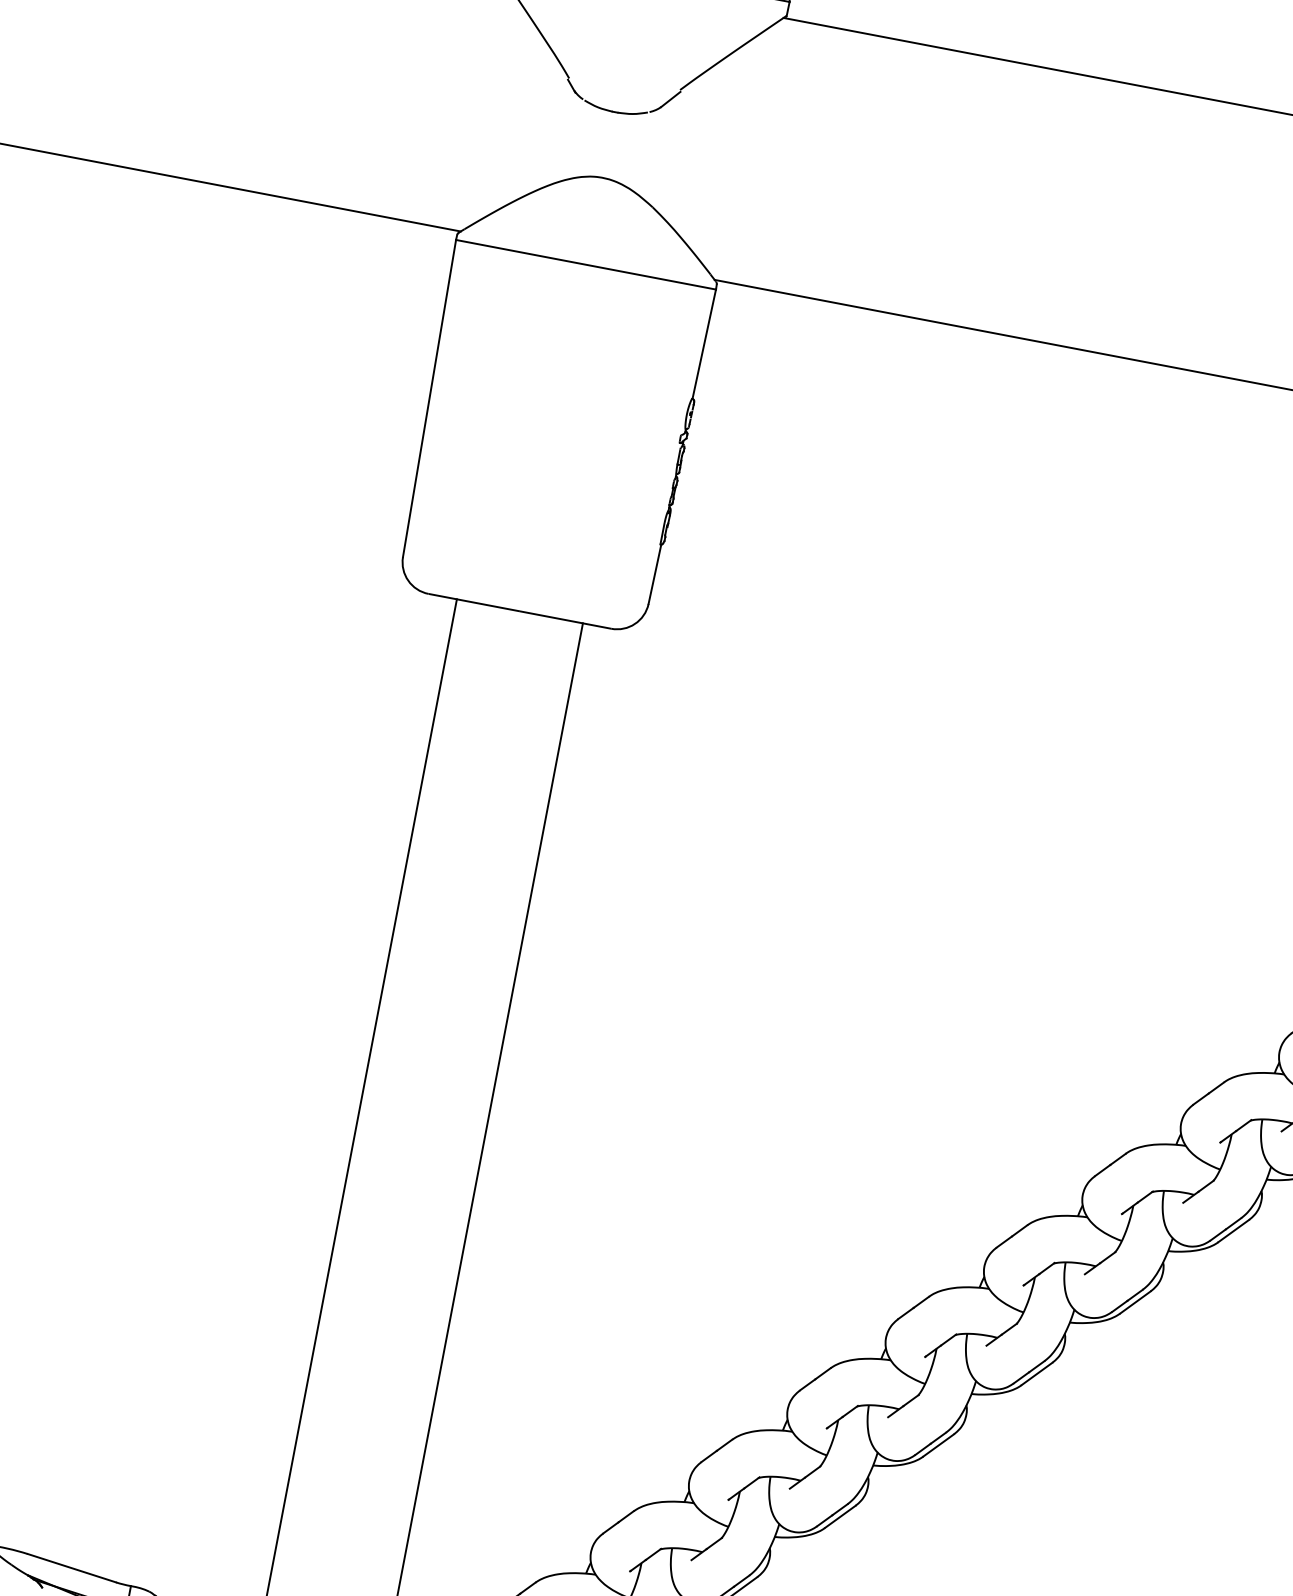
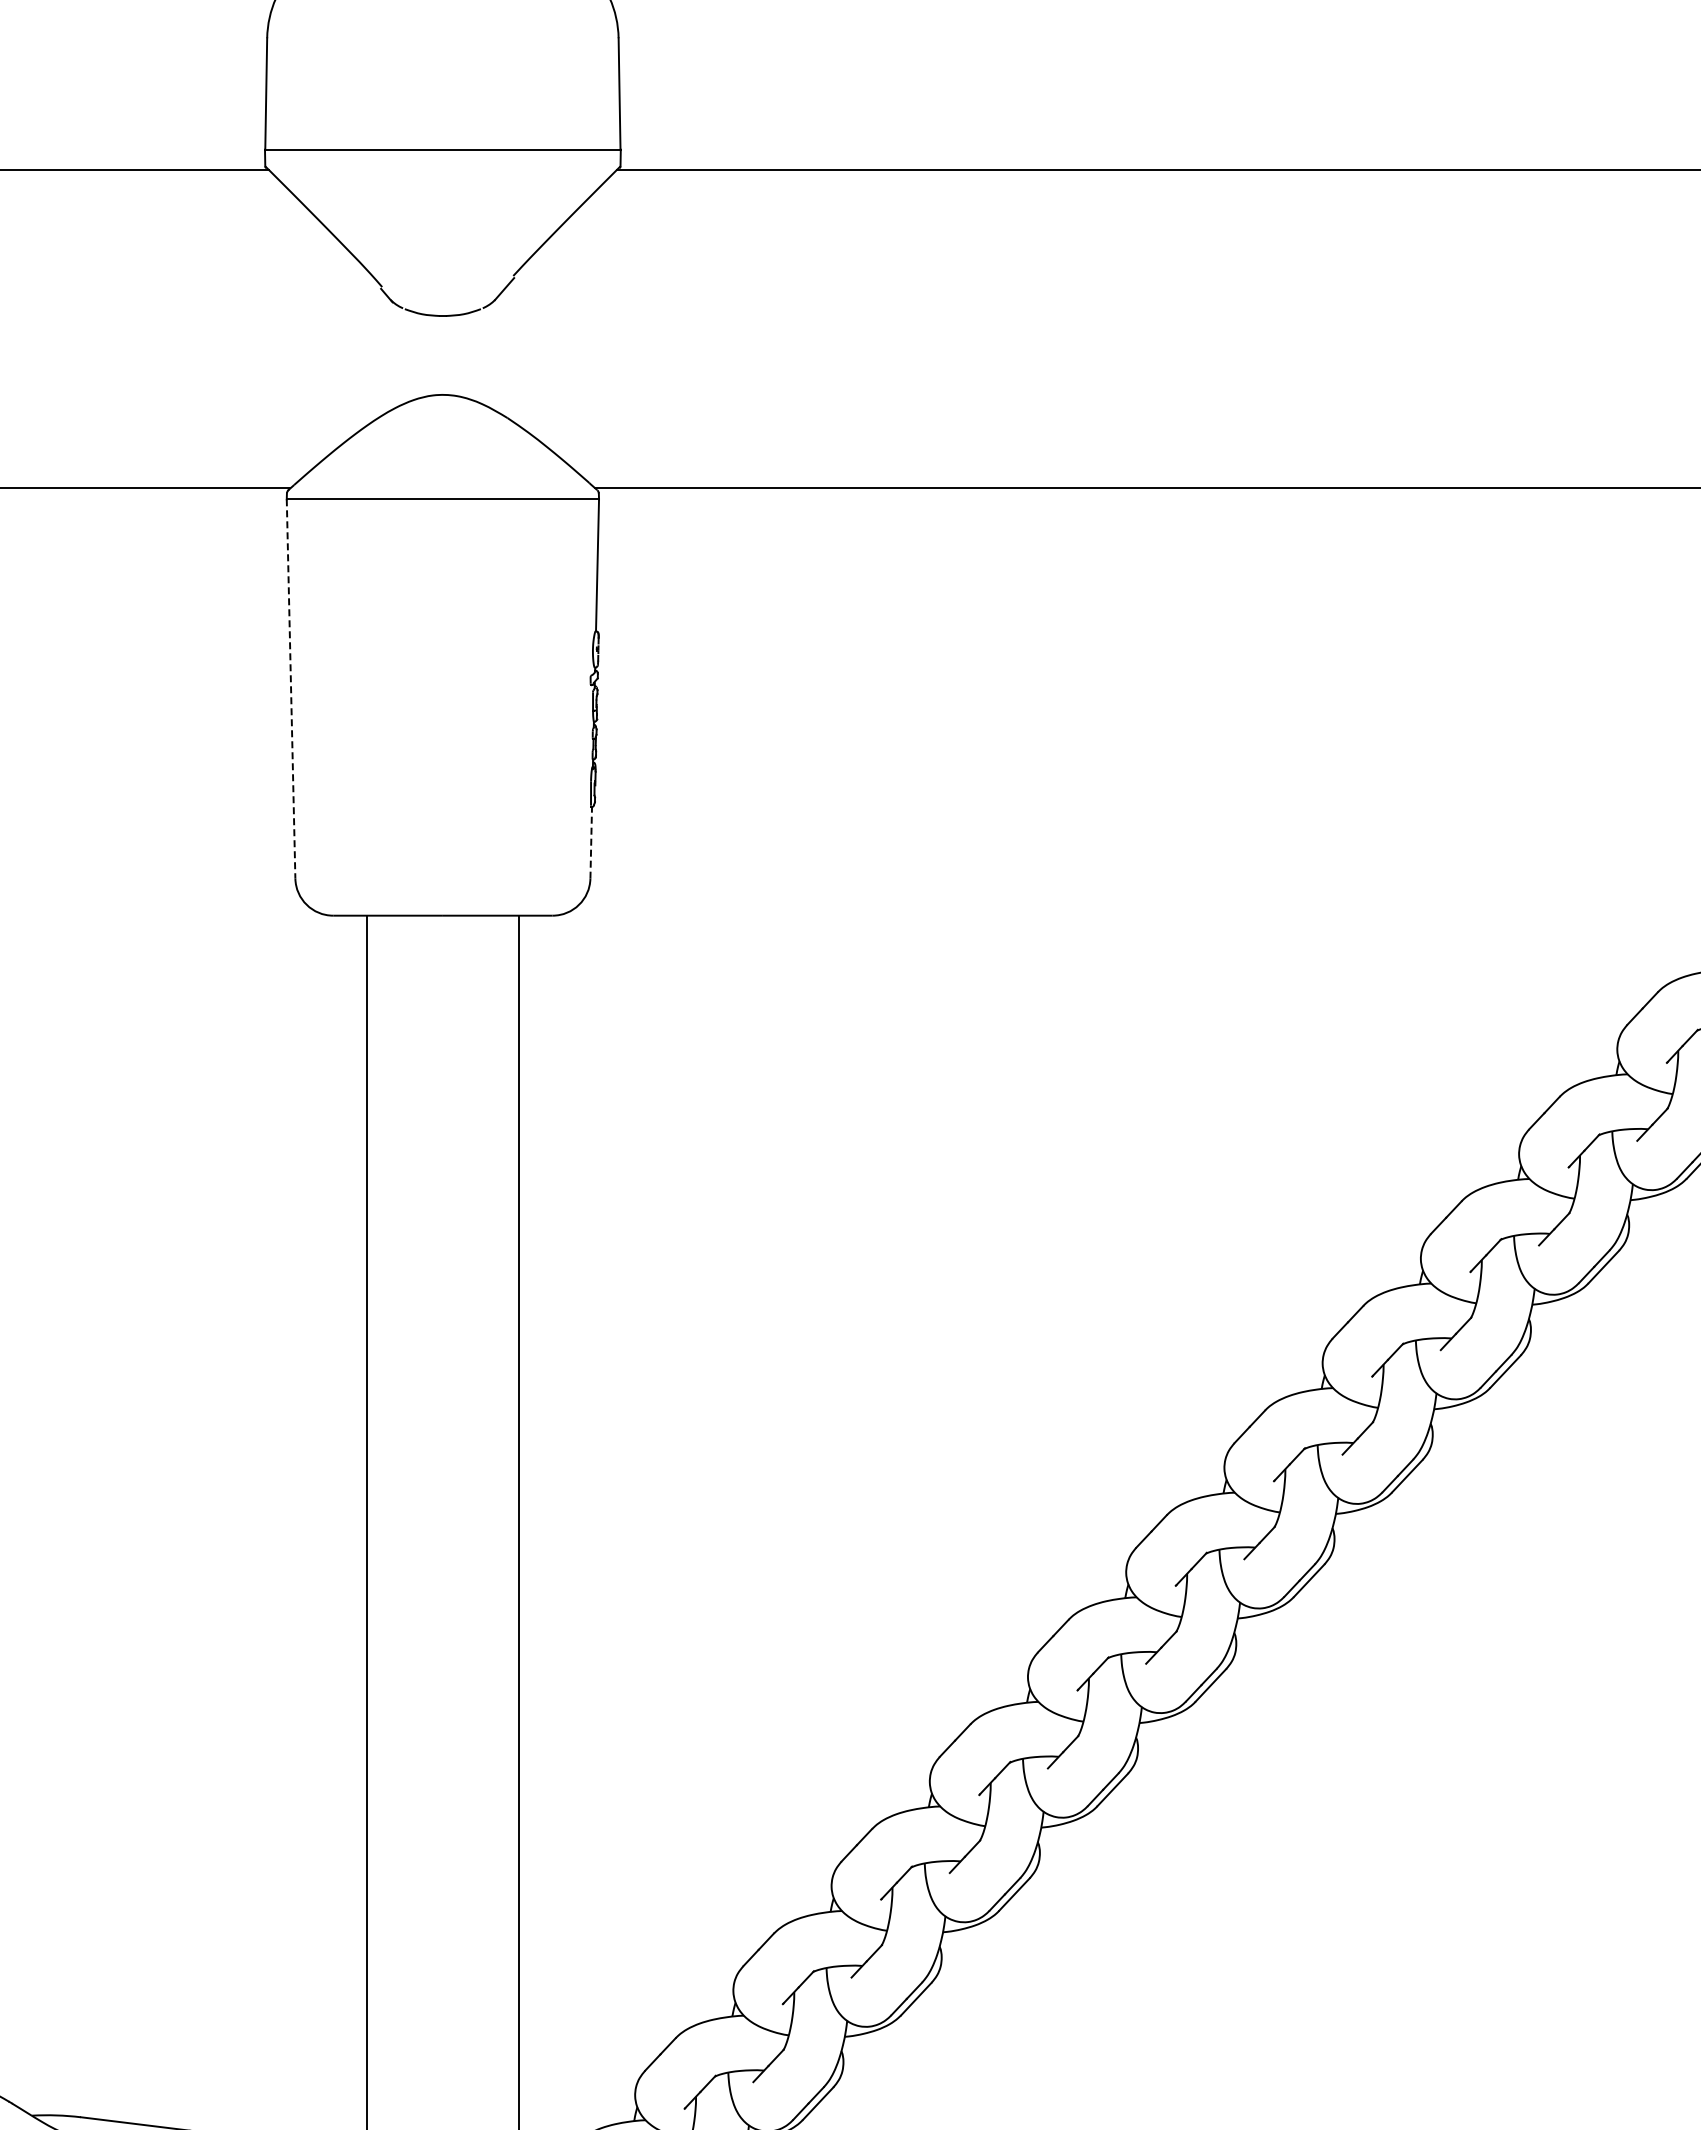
line: (429, 399) -> (291, 689), solid -> dashed
line: (655, 574) -> (591, 842), solid -> dashed

